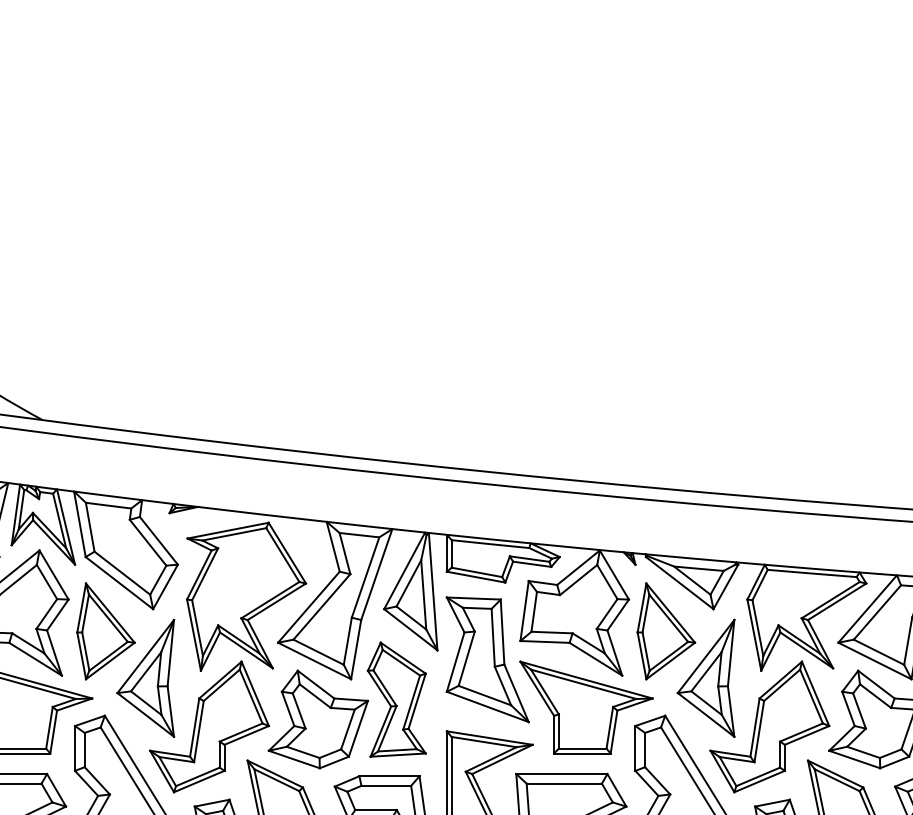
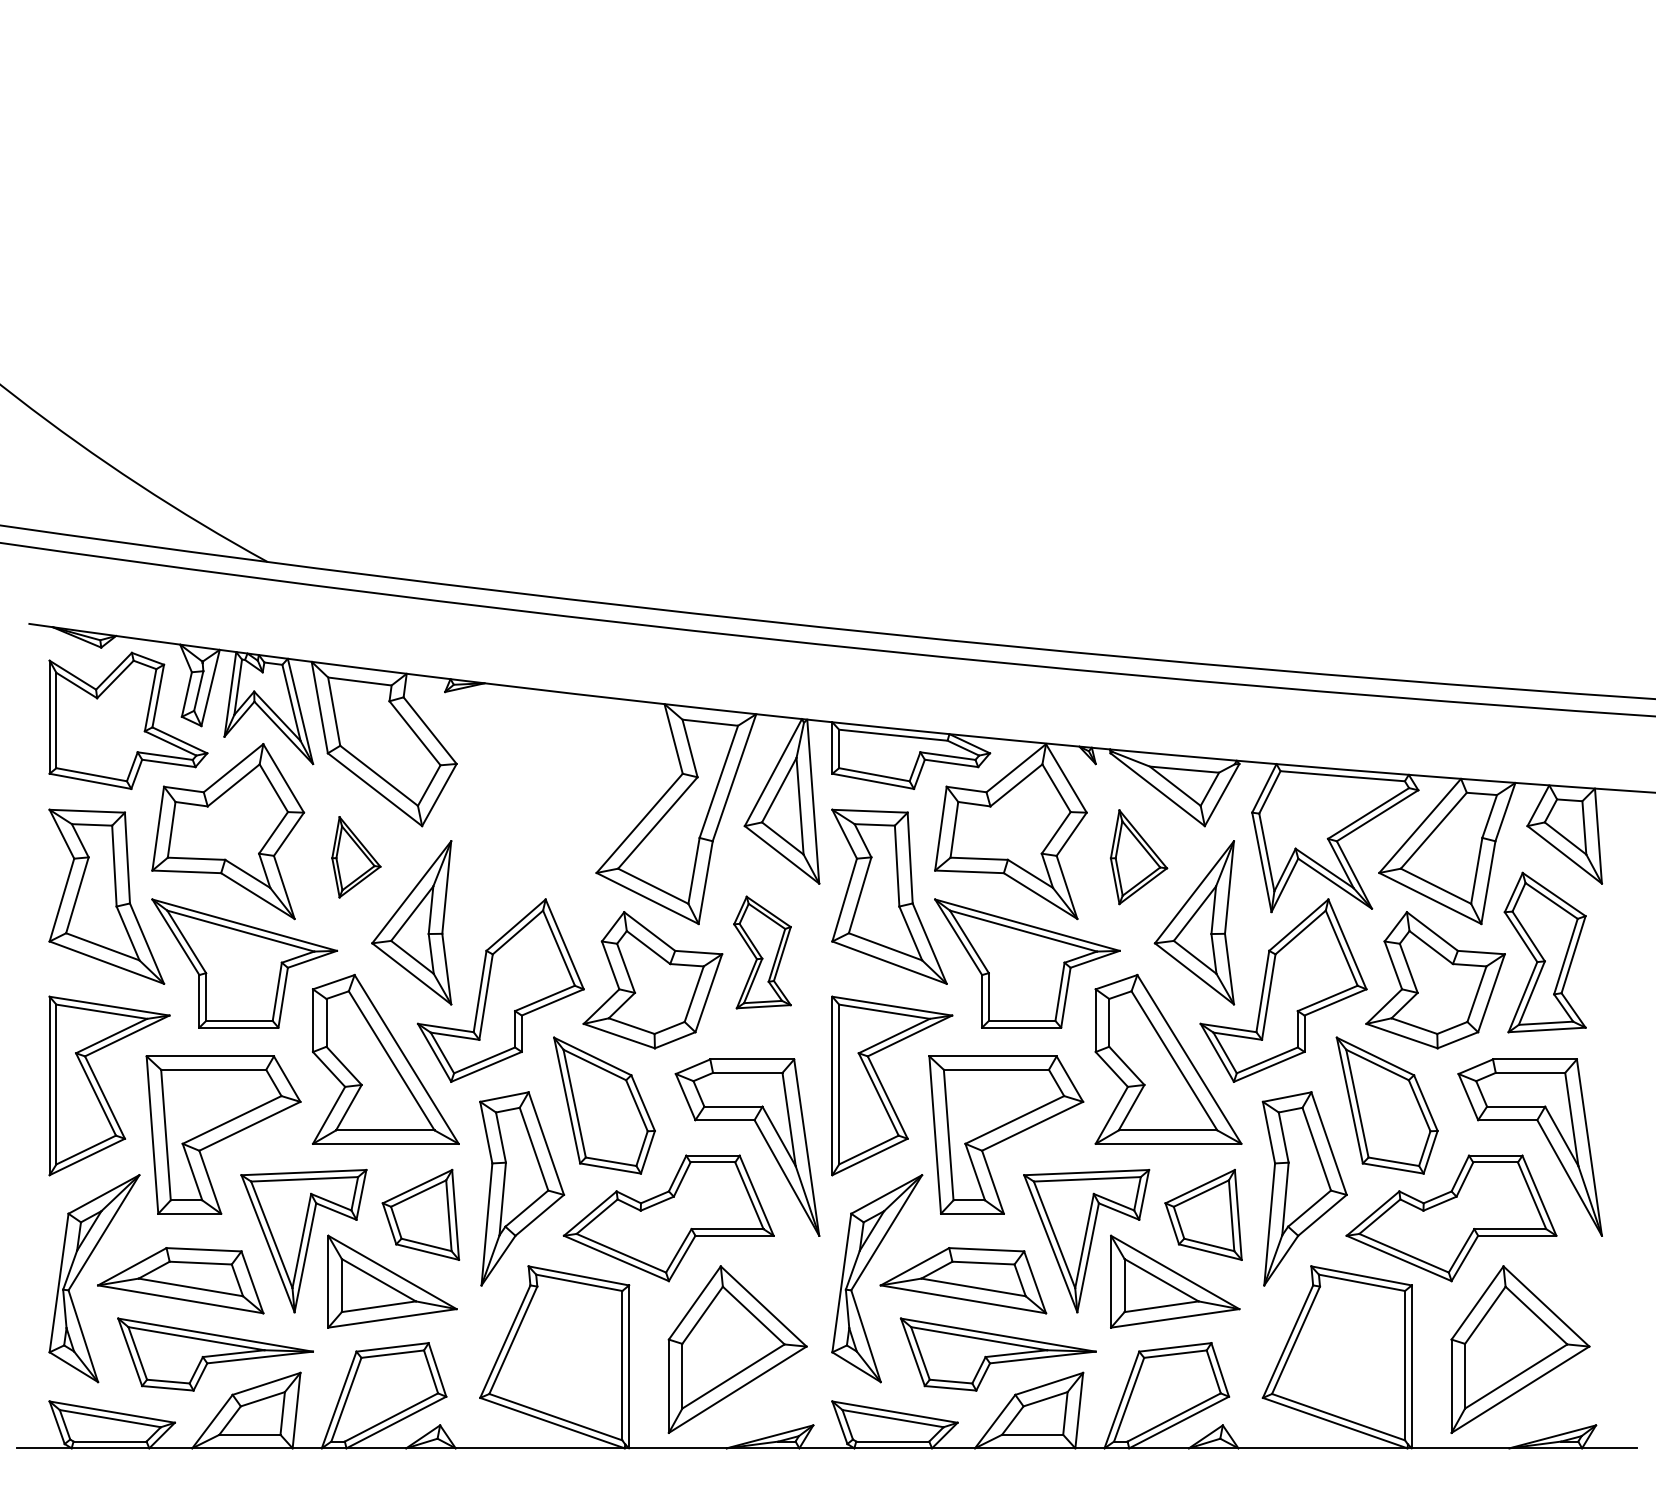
part: (246, 596) -> (552, 808), removed
part: (106, 631) -> (356, 857), size x0.6
part: (666, 631) -> (1138, 857), size x0.7
part: (396, 699) -> (762, 952), size x0.7

